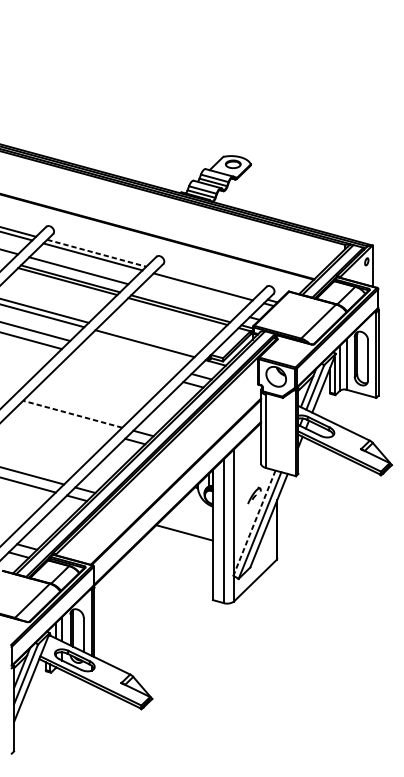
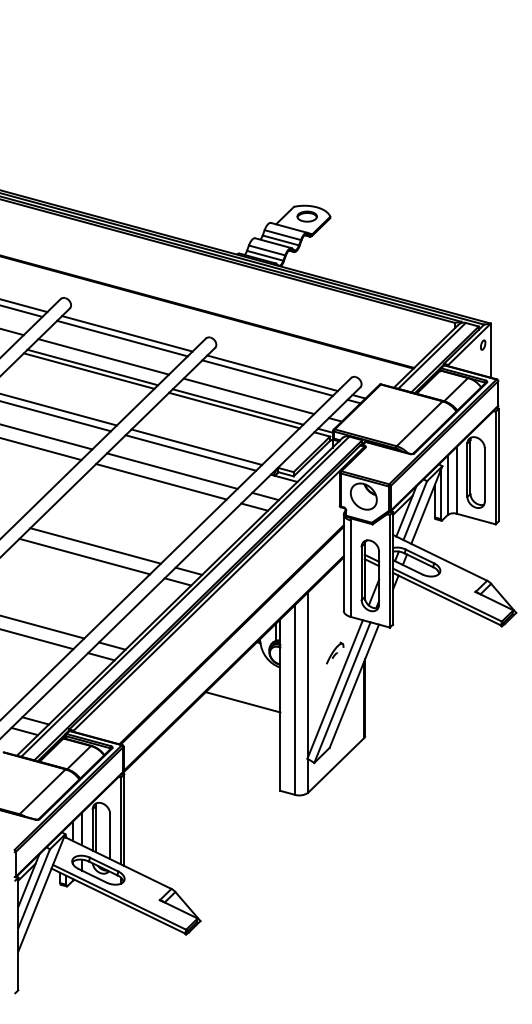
line: (96, 253) -> (127, 333), dashed -> solid
line: (206, 283) -> (272, 373), added
line: (188, 300) -> (248, 396), added
line: (149, 338) -> (196, 446), added
line: (131, 357) -> (172, 470), added
line: (122, 365) -> (161, 481), added
line: (72, 413) -> (95, 545), dashed -> solid
line: (64, 422) -> (84, 556), added
part: (281, 436) -> (370, 575), added
line: (254, 523) -> (335, 689), dashed -> solid

